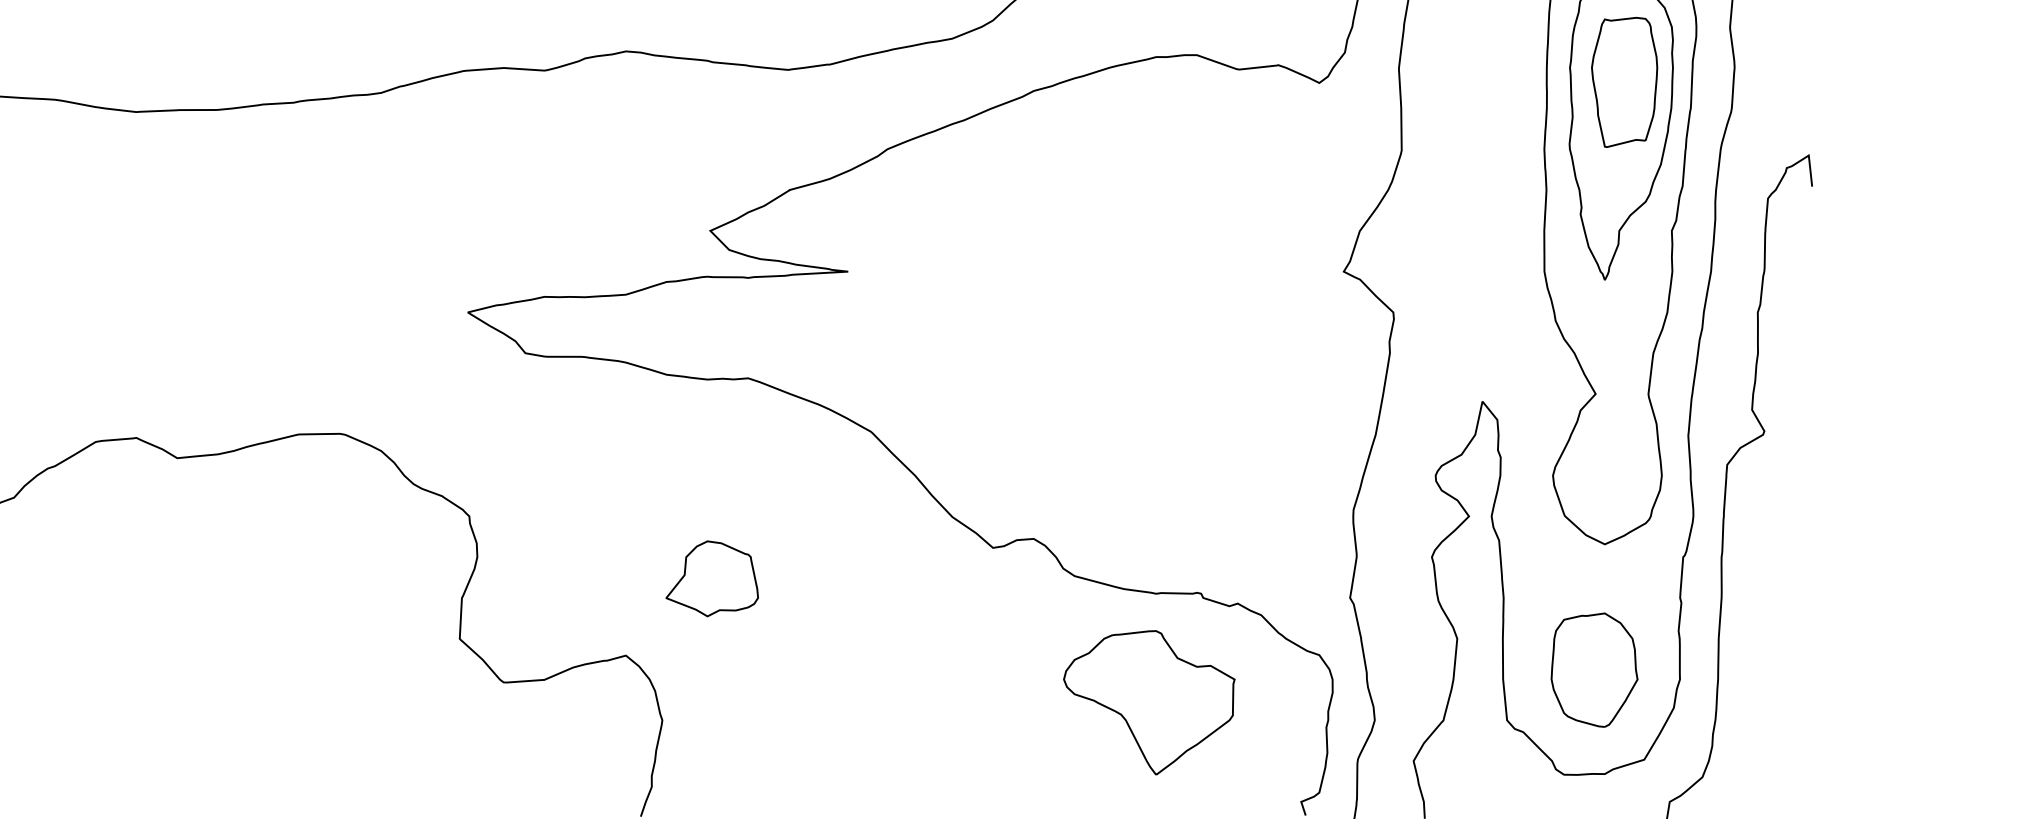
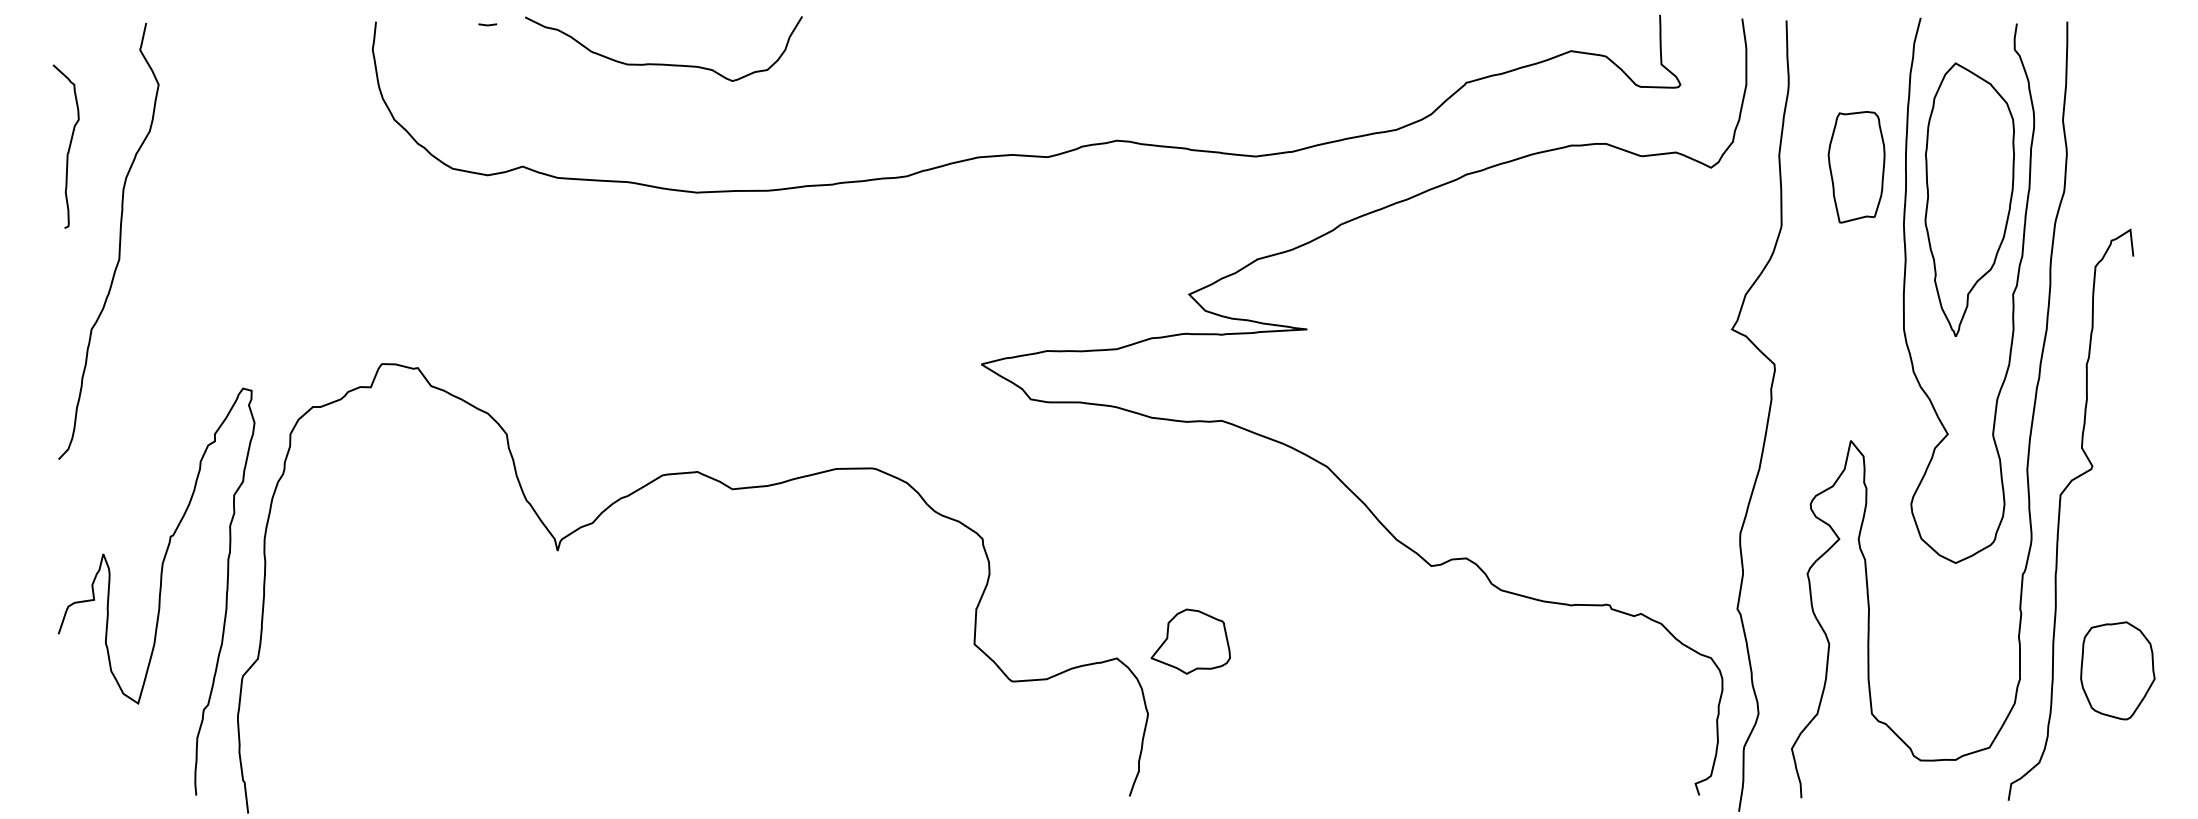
part: (1624, 82) -> (1856, 167), moved
part: (711, 578) -> (1190, 641), moved
part: (1594, 669) -> (2117, 670), moved
part: (1149, 702) -> (1565, 698), removed

